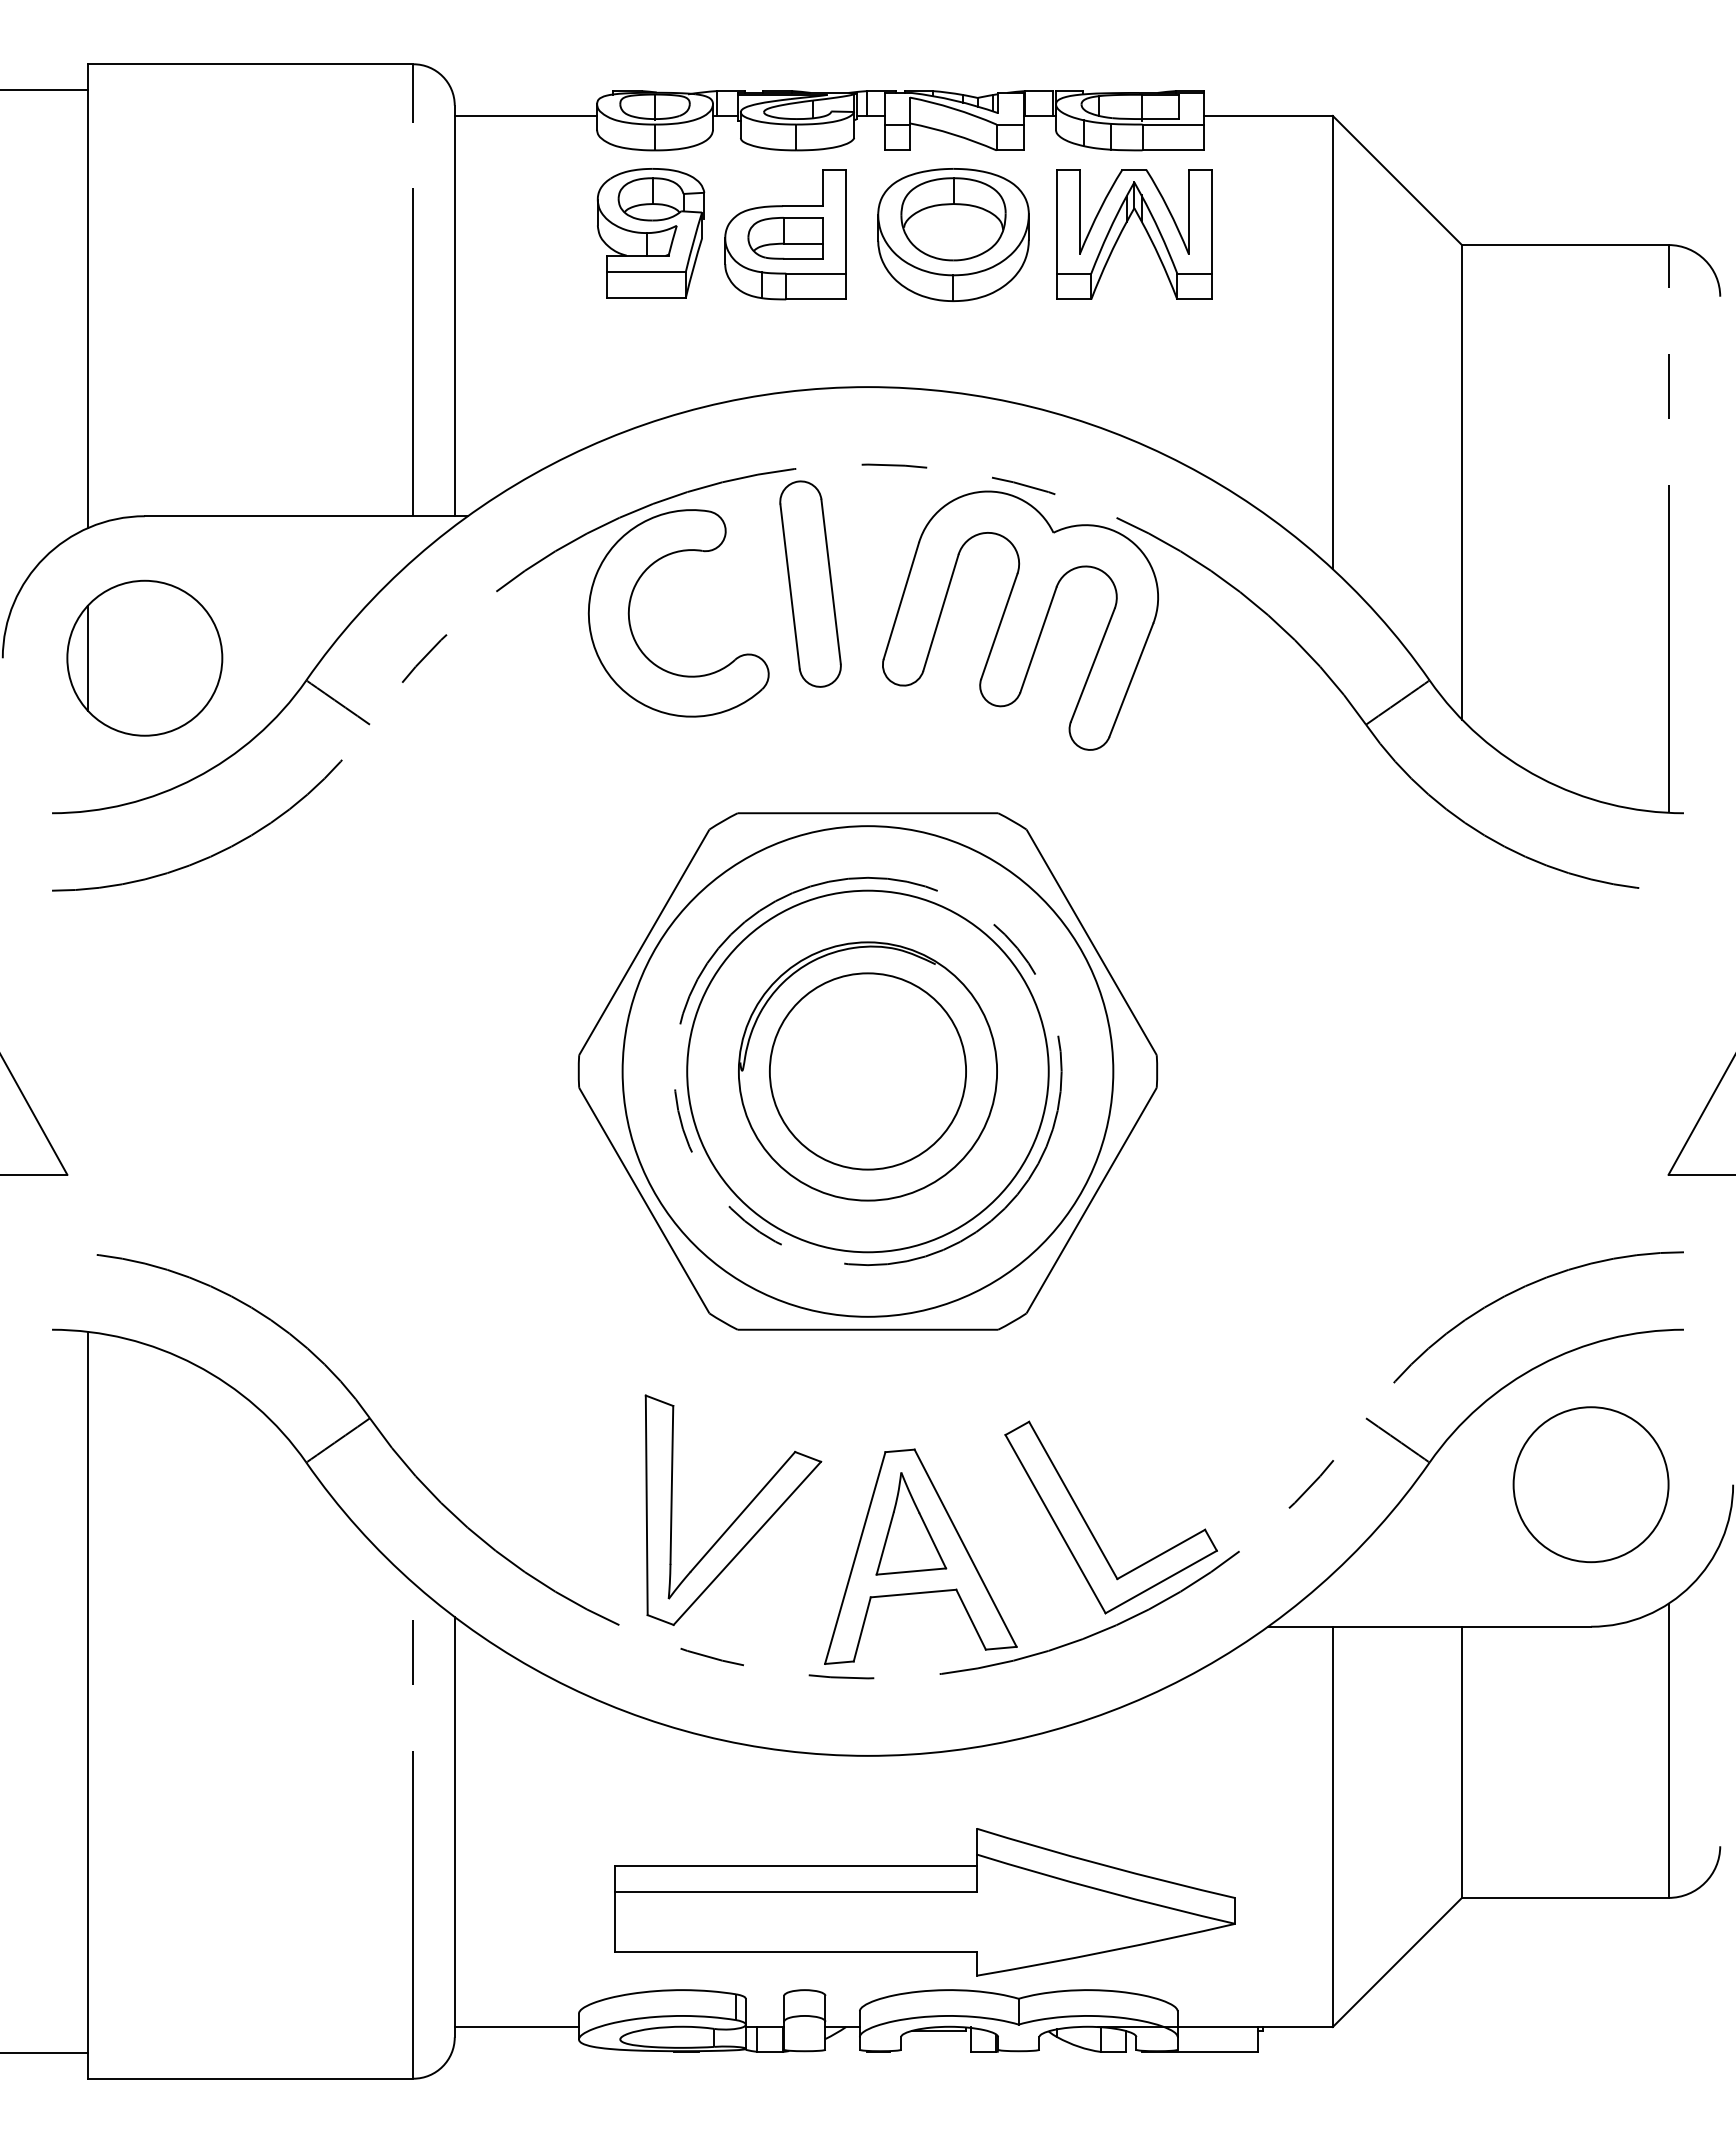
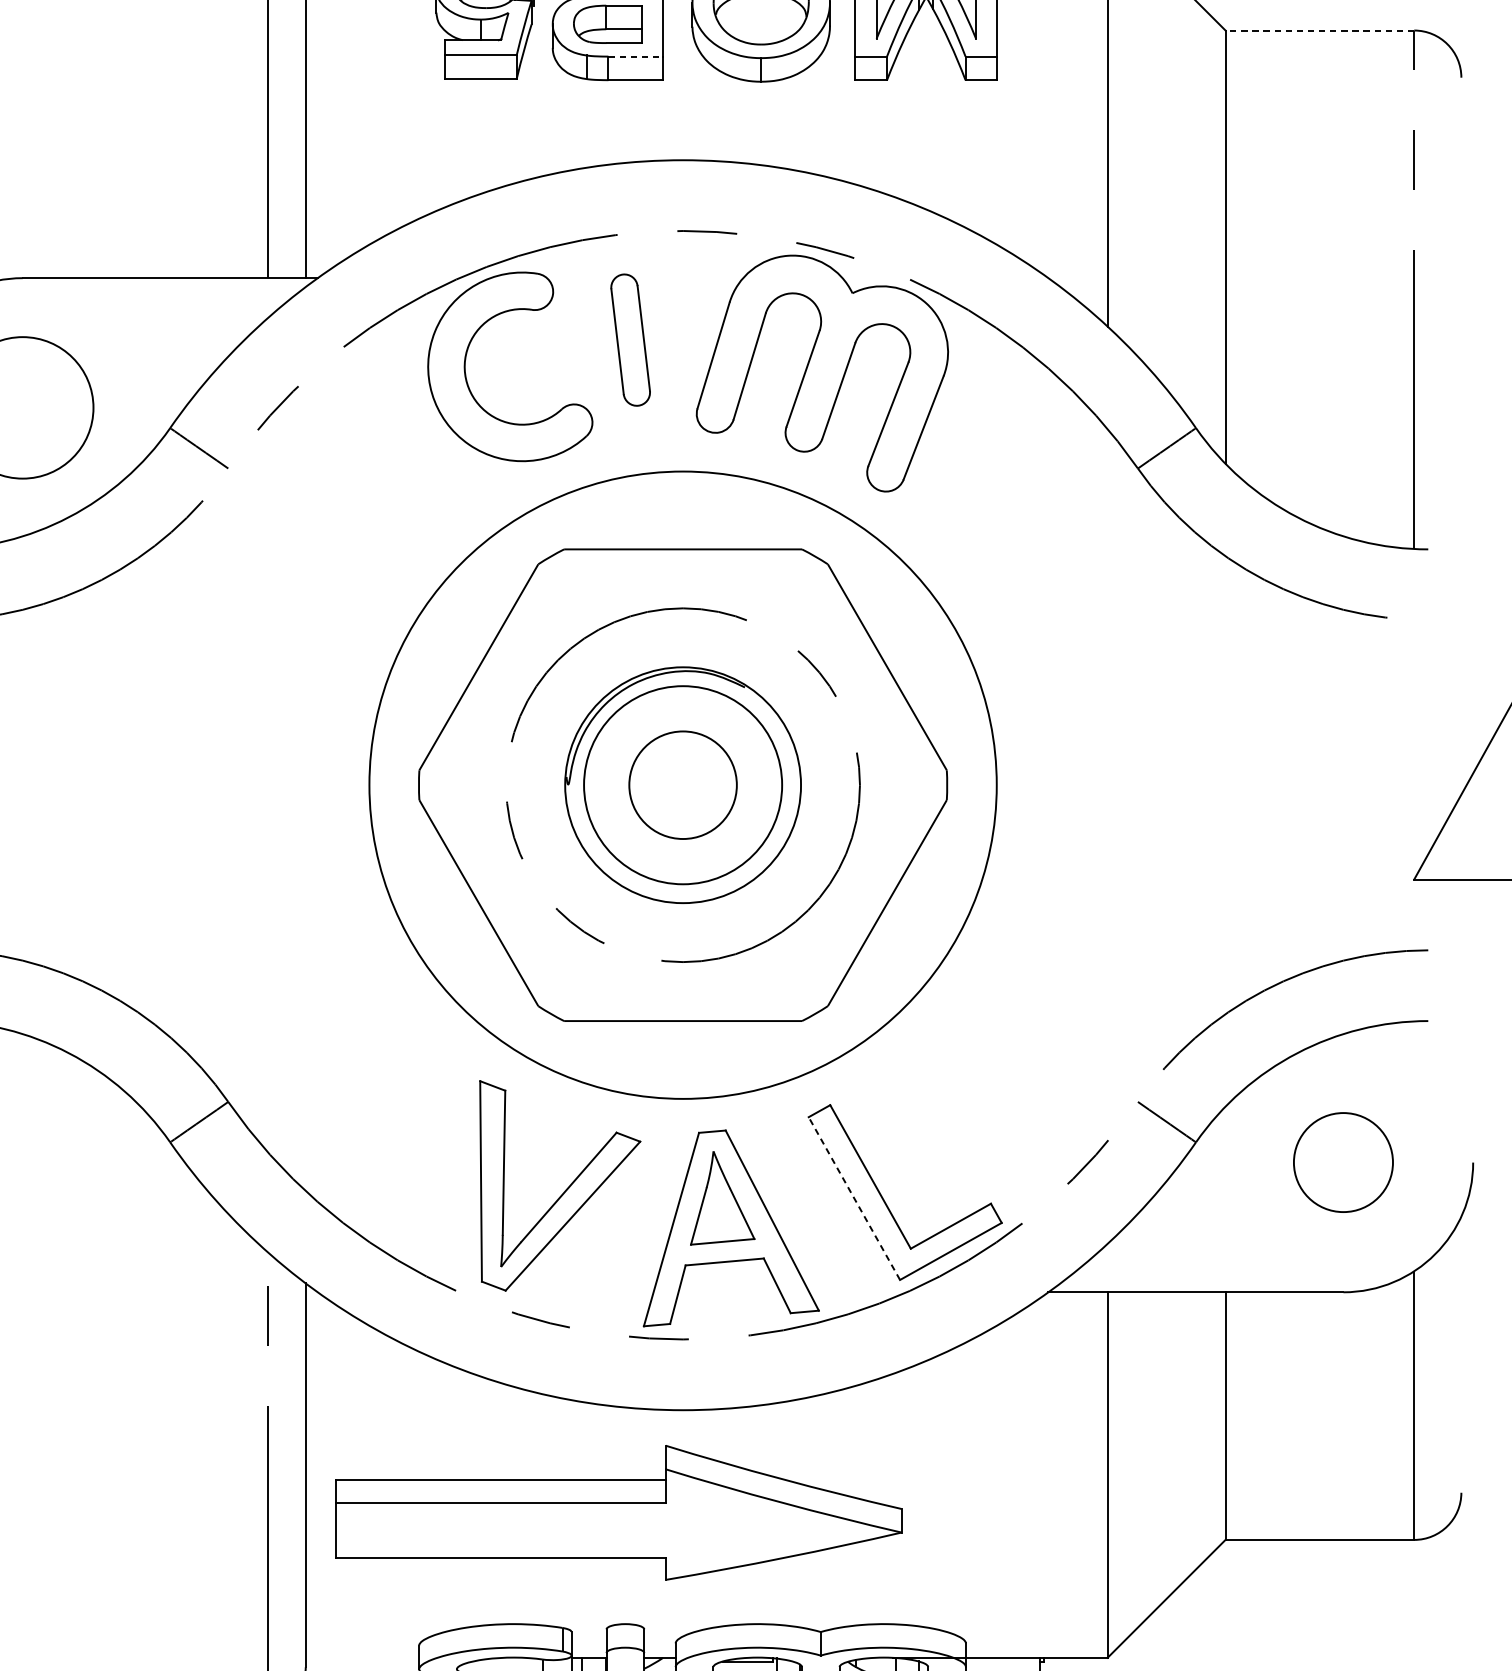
line: (1564, 245) -> (1319, 30), solid -> dashed
line: (815, 273) -> (635, 56), solid -> dashed
part: (810, 583) -> (630, 339), size x0.7
circle: (867, 1071) -> (682, 785), size x0.6
circle: (867, 1071) -> (682, 785), size x0.6
circle: (867, 1071) -> (682, 785), size x1.4
circle: (1590, 1484) -> (1342, 1162), size x0.7
line: (1055, 1523) -> (854, 1198), solid -> dashed
part: (924, 1902) -> (617, 1513), moved
line: (516, 2027) -> (362, 1658), removed

